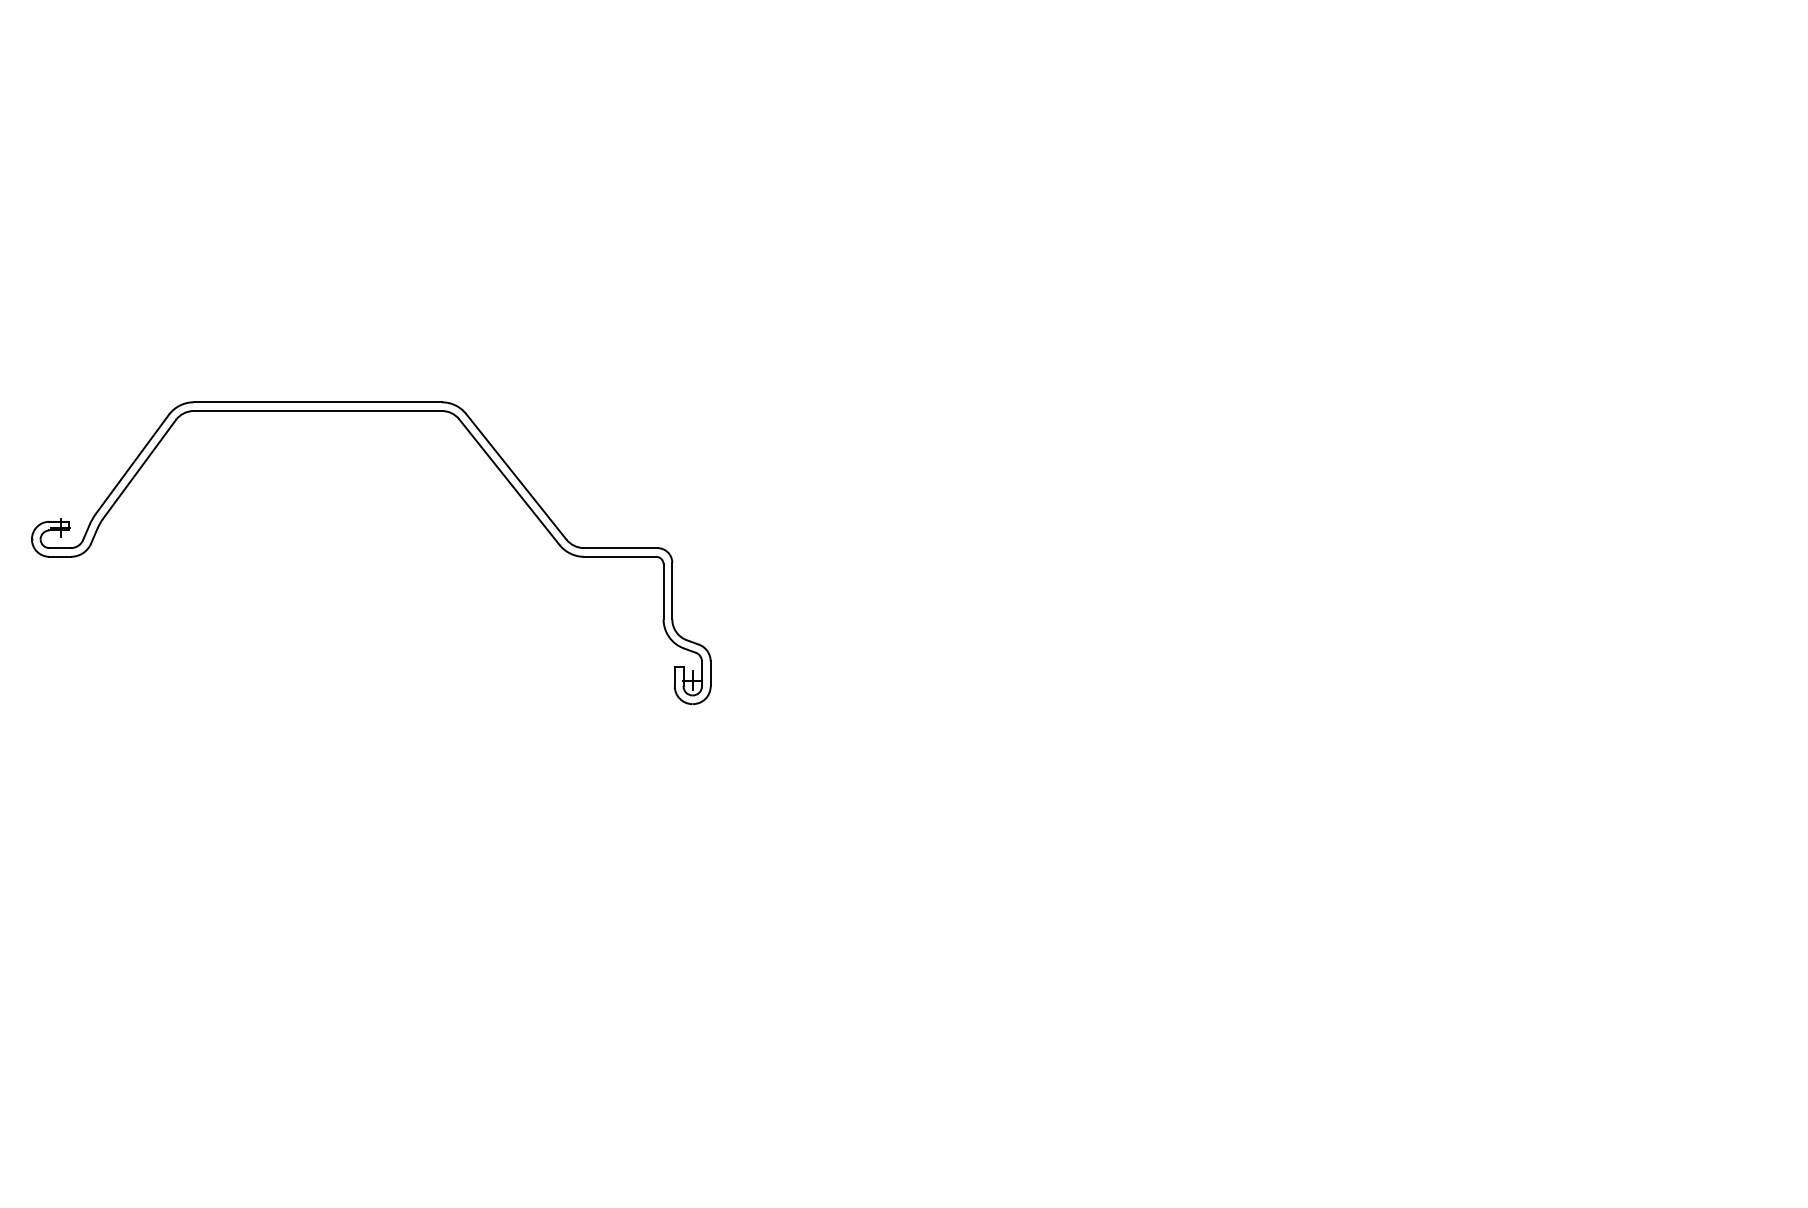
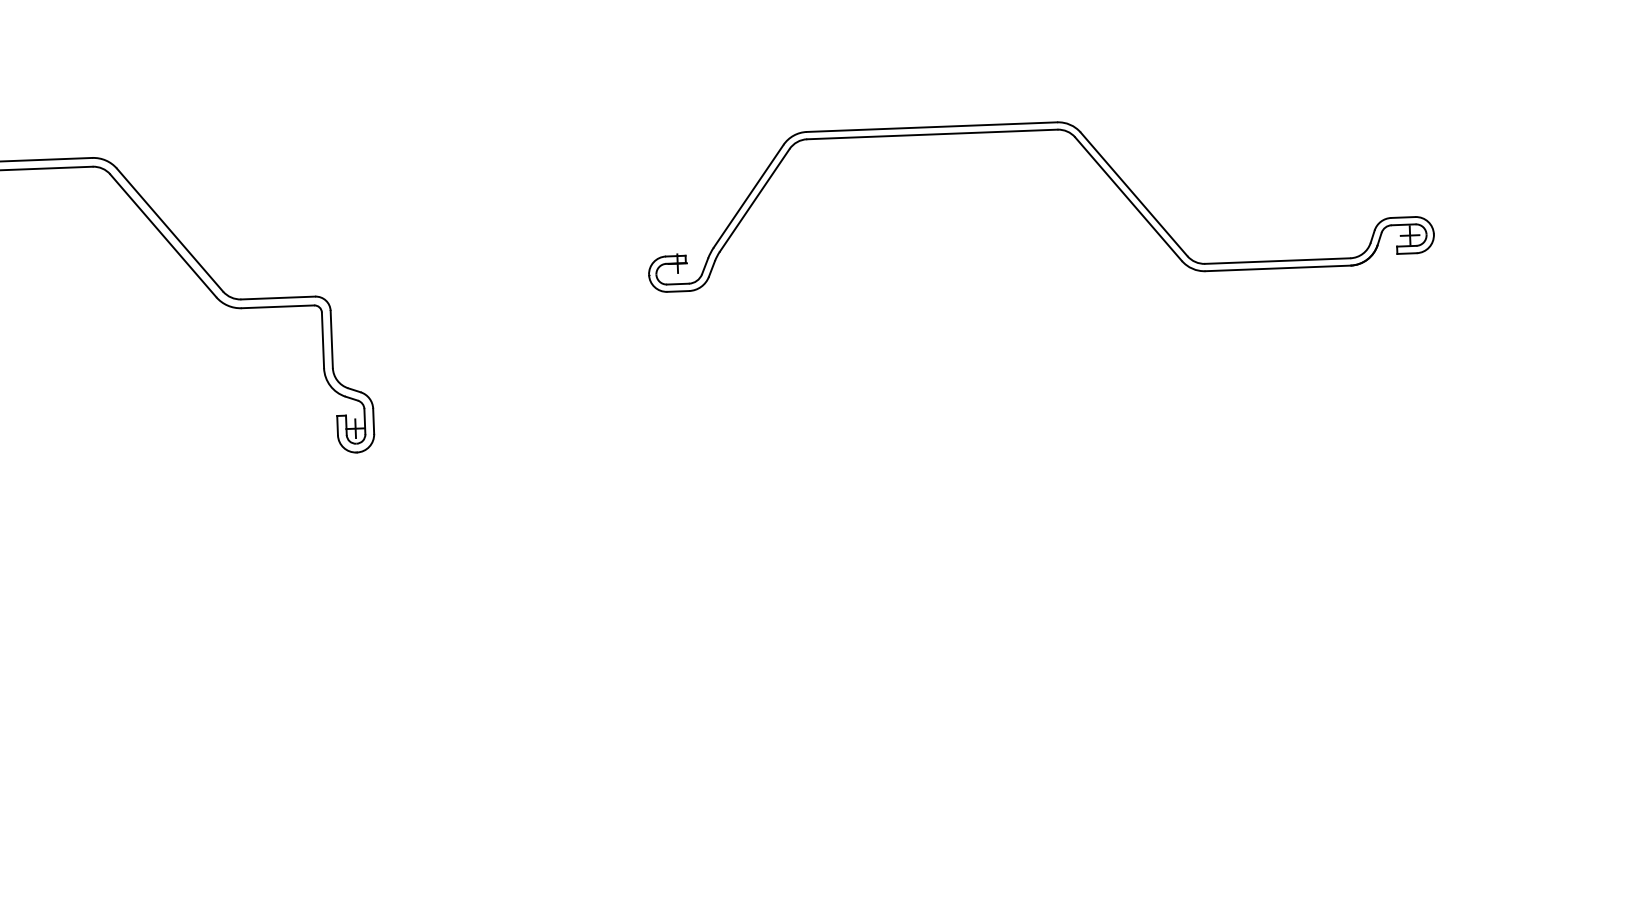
part: (1428, 436) -> (1088, 154), added

